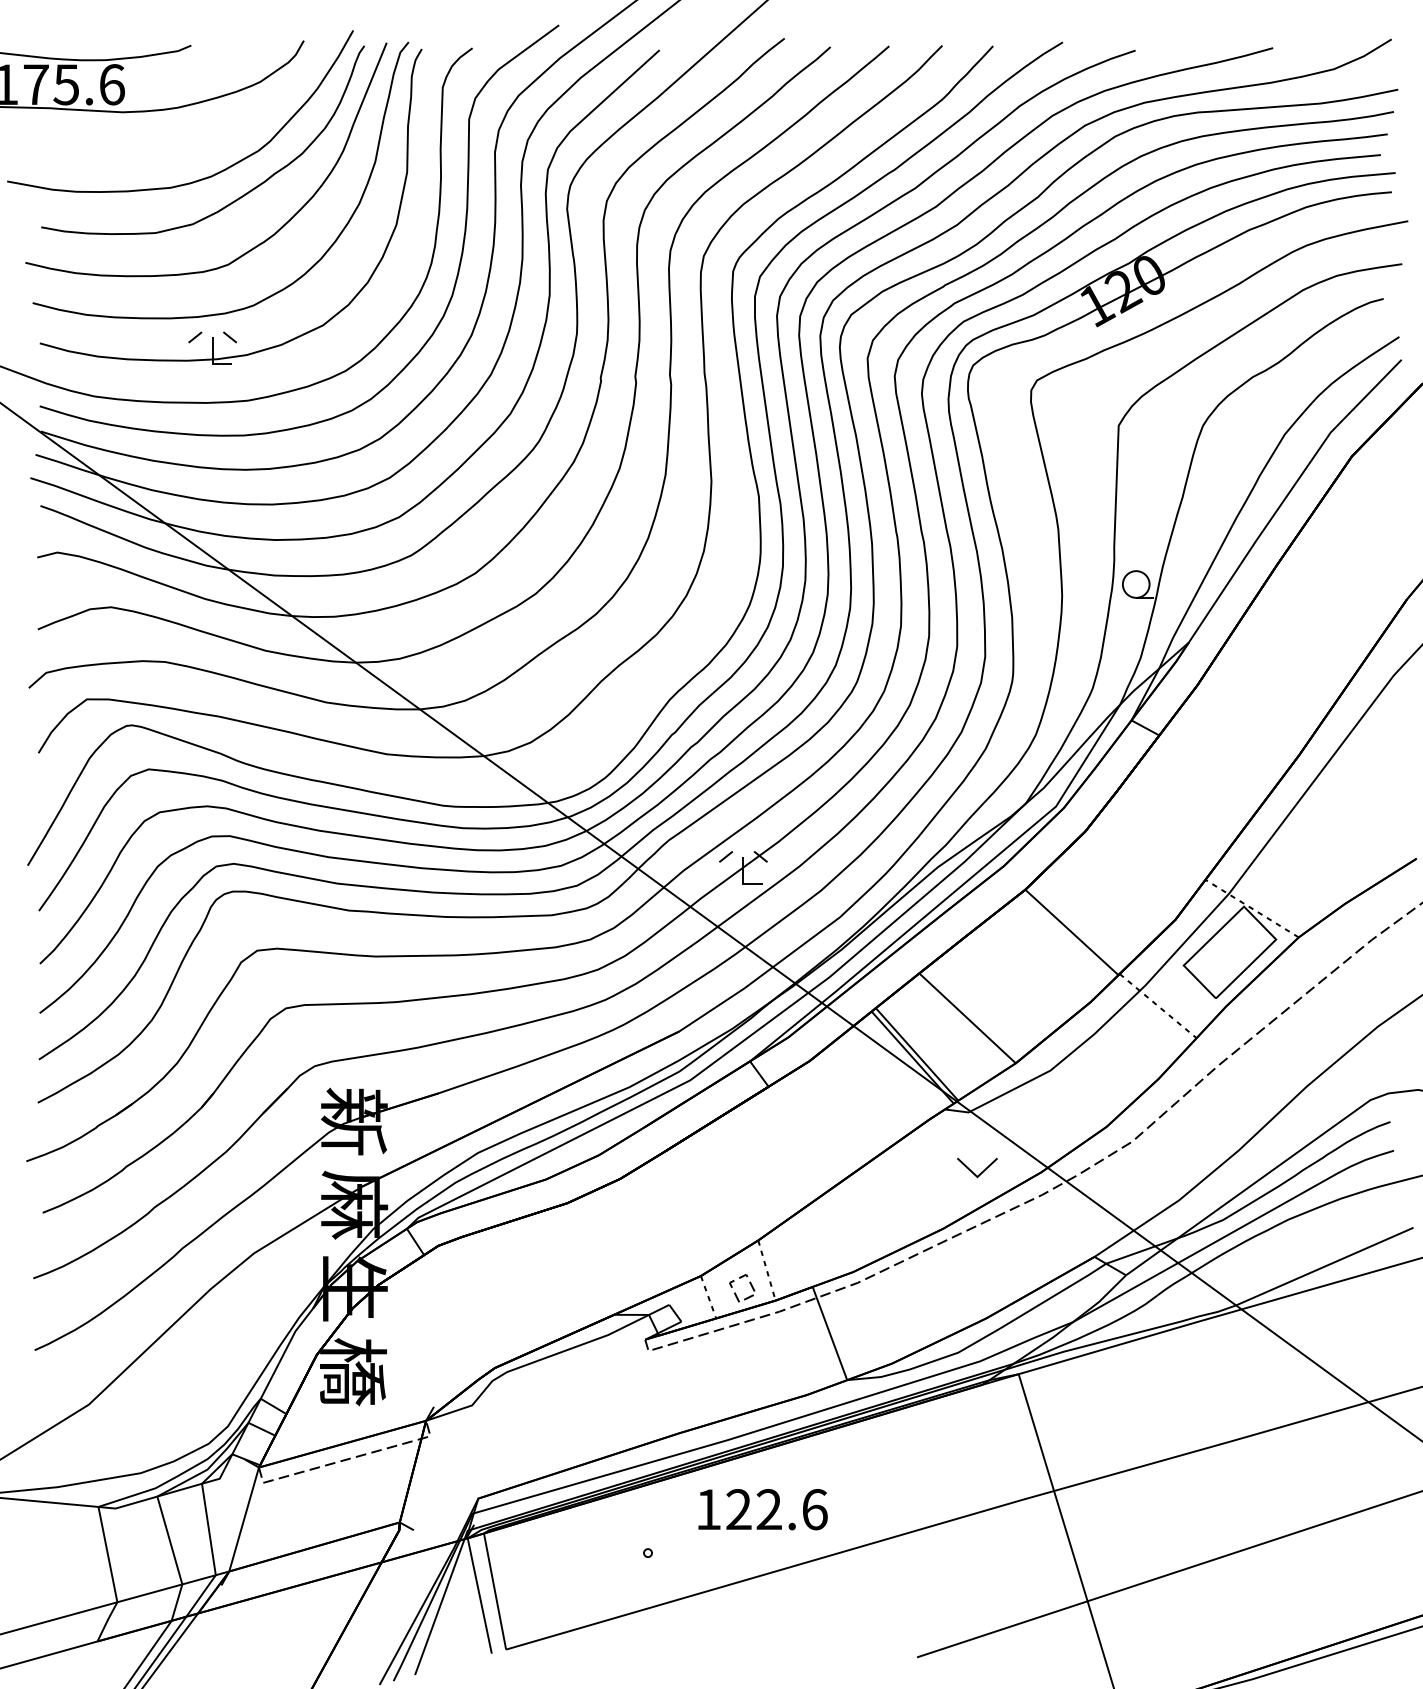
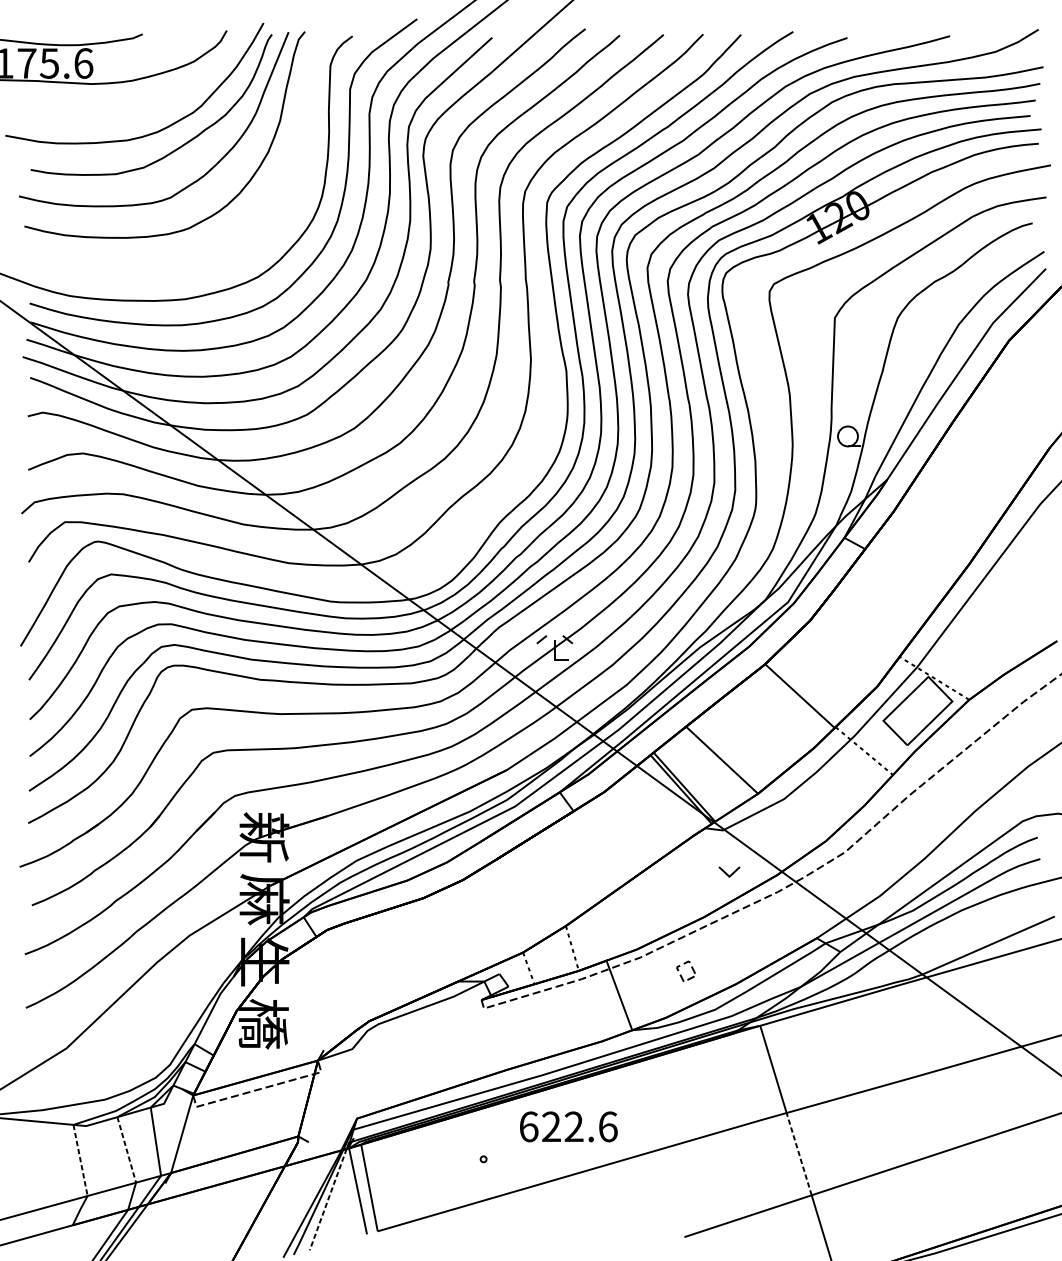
part: (224, 331) -> (167, 247), removed
part: (977, 1168) -> (729, 872), size x0.7
part: (735, 1292) -> (681, 974), moved
text: (708, 1509) -> (528, 1126), 122.6 -> 622.6
line: (169, 1540) -> (126, 1149), solid -> dashed
line: (1070, 1546) -> (798, 1154), solid -> dashed
line: (107, 1554) -> (80, 1160), solid -> dashed
line: (439, 1607) -> (328, 1199), solid -> dashed

